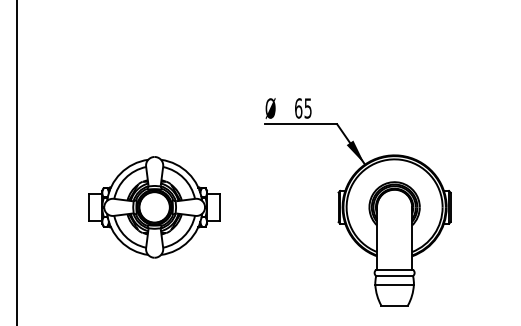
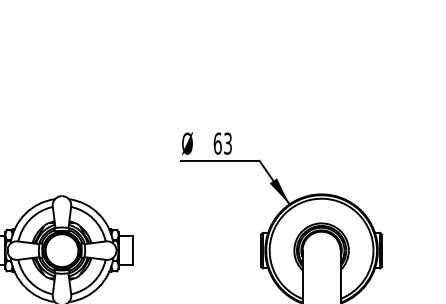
text: (308, 107) -> (228, 142), 65 -> 63

